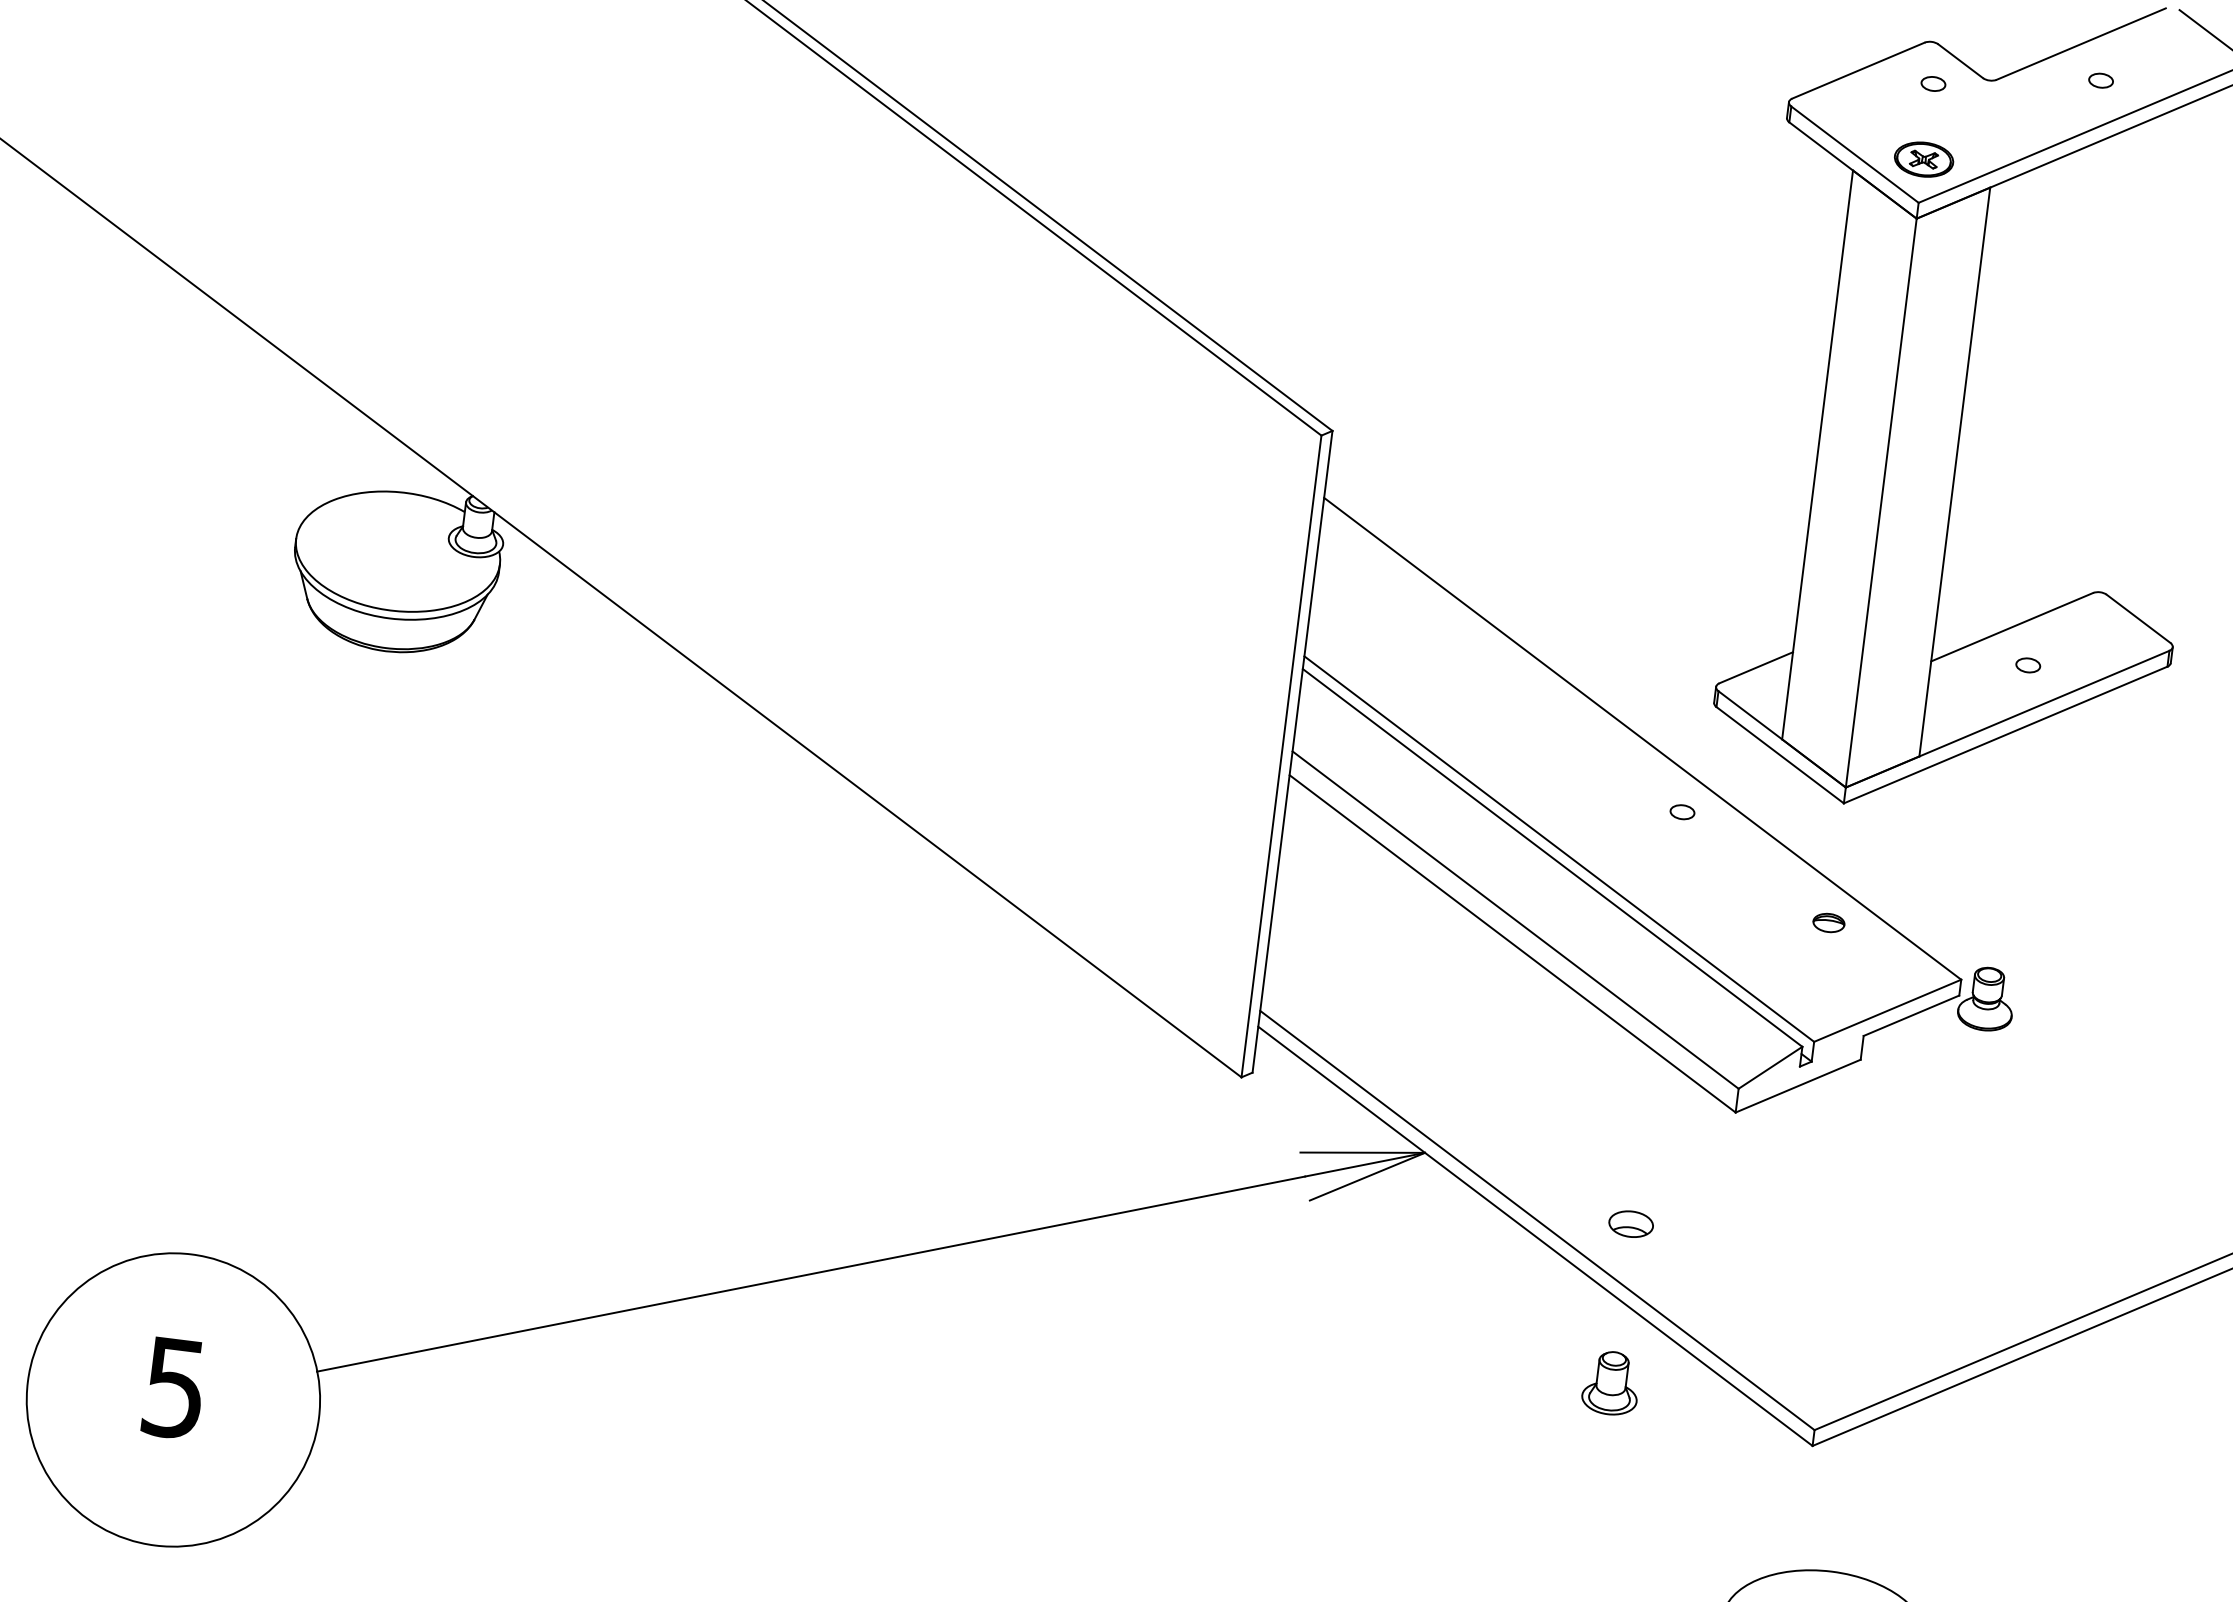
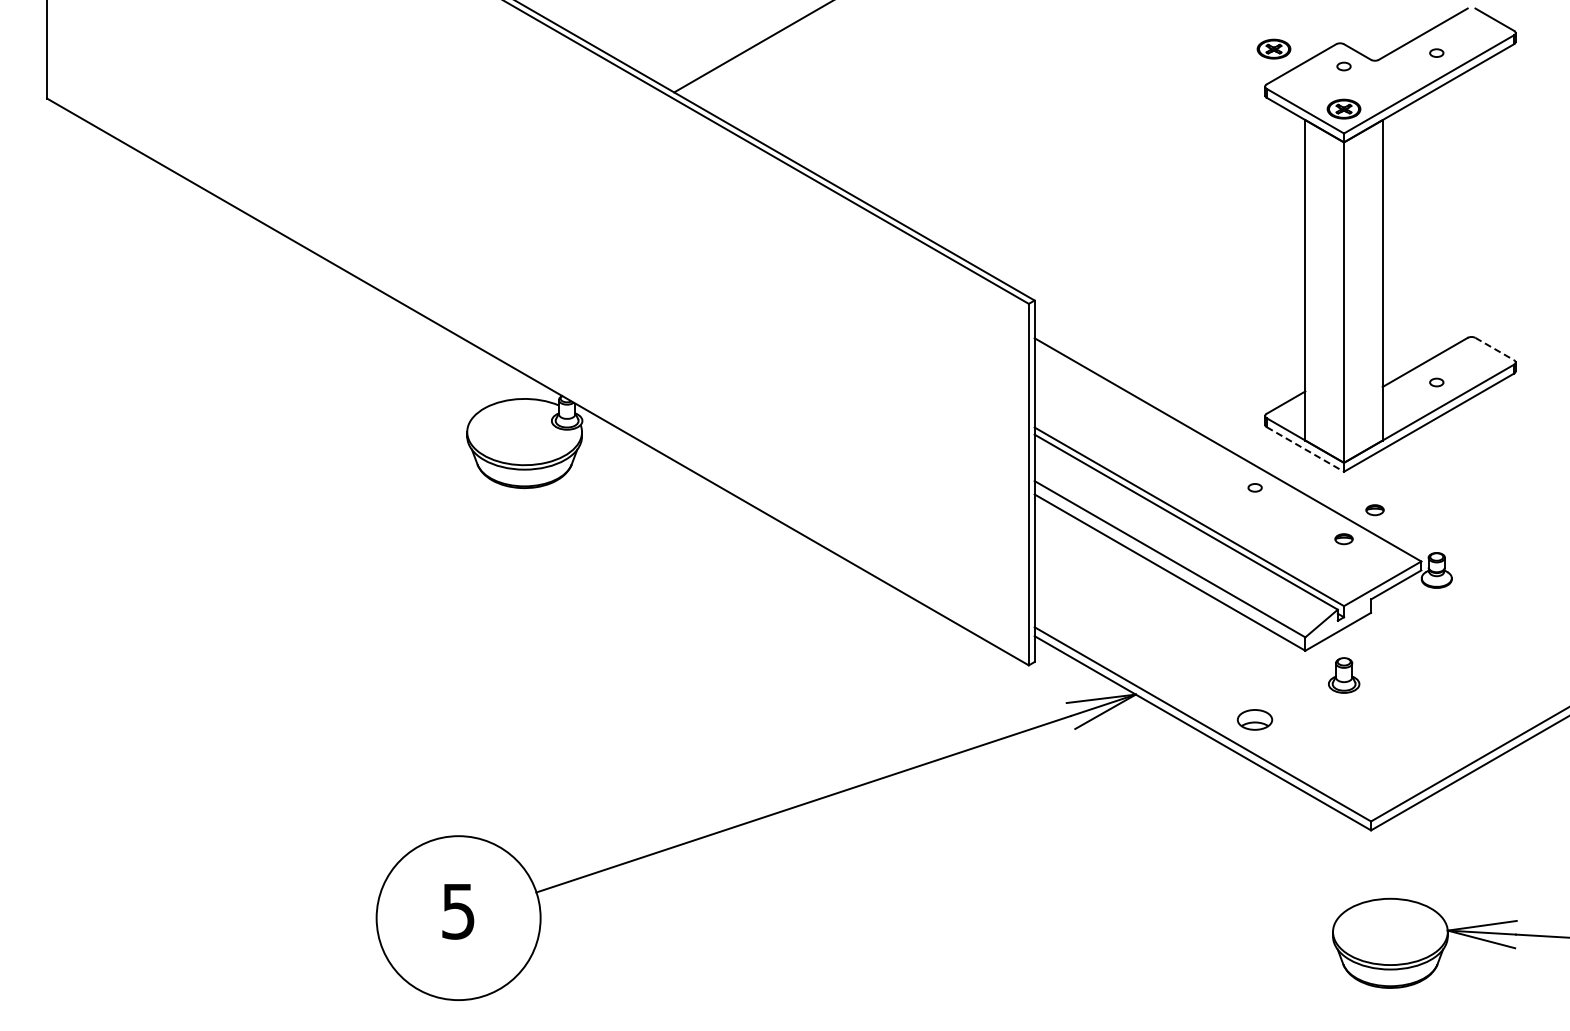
part: (1812, 36) -> (1273, 48), added
line: (2139, 619) -> (1495, 349), solid -> dashed
line: (1780, 755) -> (1305, 449), solid -> dashed
part: (1889, 878) -> (1374, 510), added
part: (1631, 1223) -> (1255, 719), size x1.4
part: (1612, 1383) -> (1344, 675), moved

